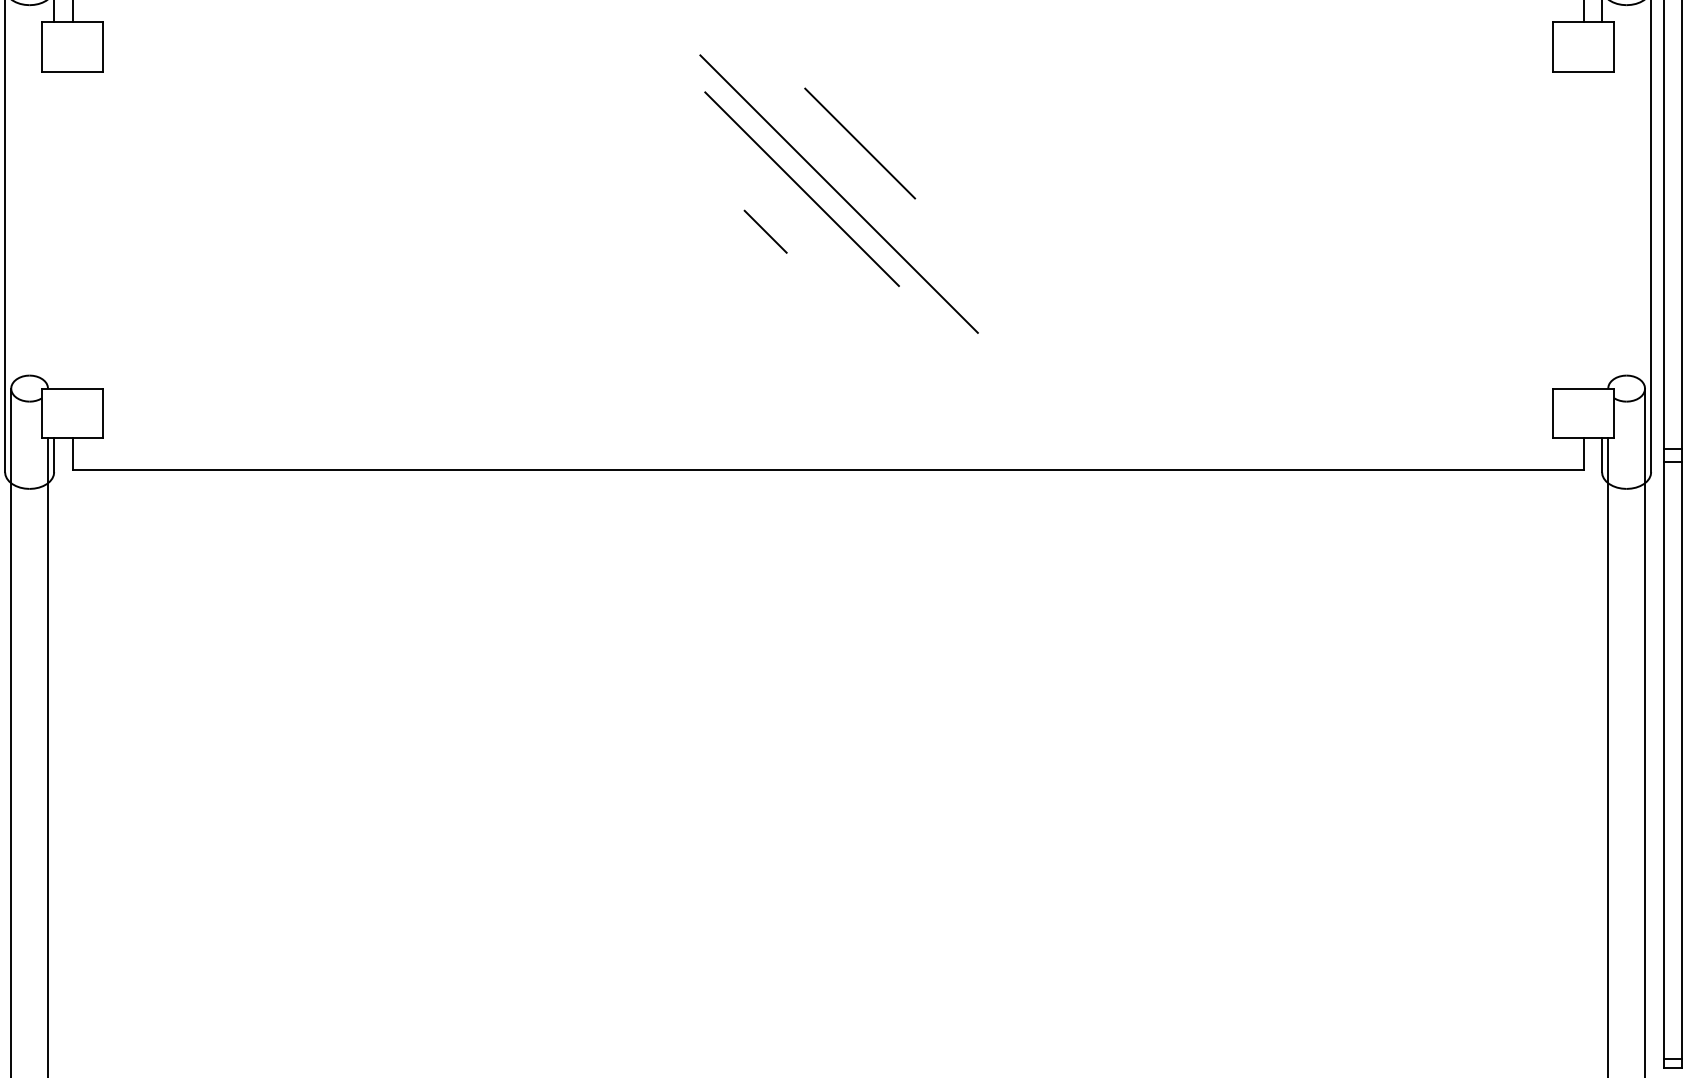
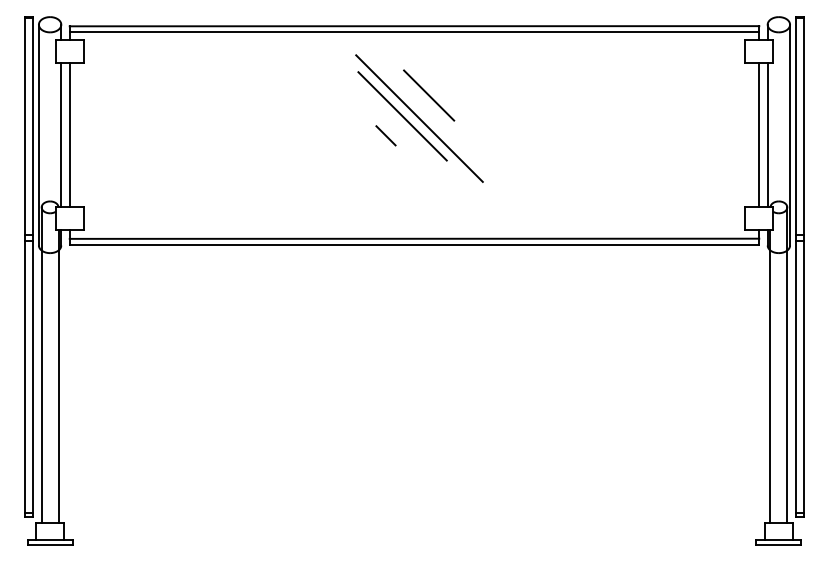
line: (828, 5) -> (414, 32), added
line: (54, 228) -> (61, 134), added
line: (72, 228) -> (69, 134), added
line: (1584, 228) -> (759, 134), added
line: (1601, 228) -> (767, 134), added
line: (828, 456) -> (414, 238), added

